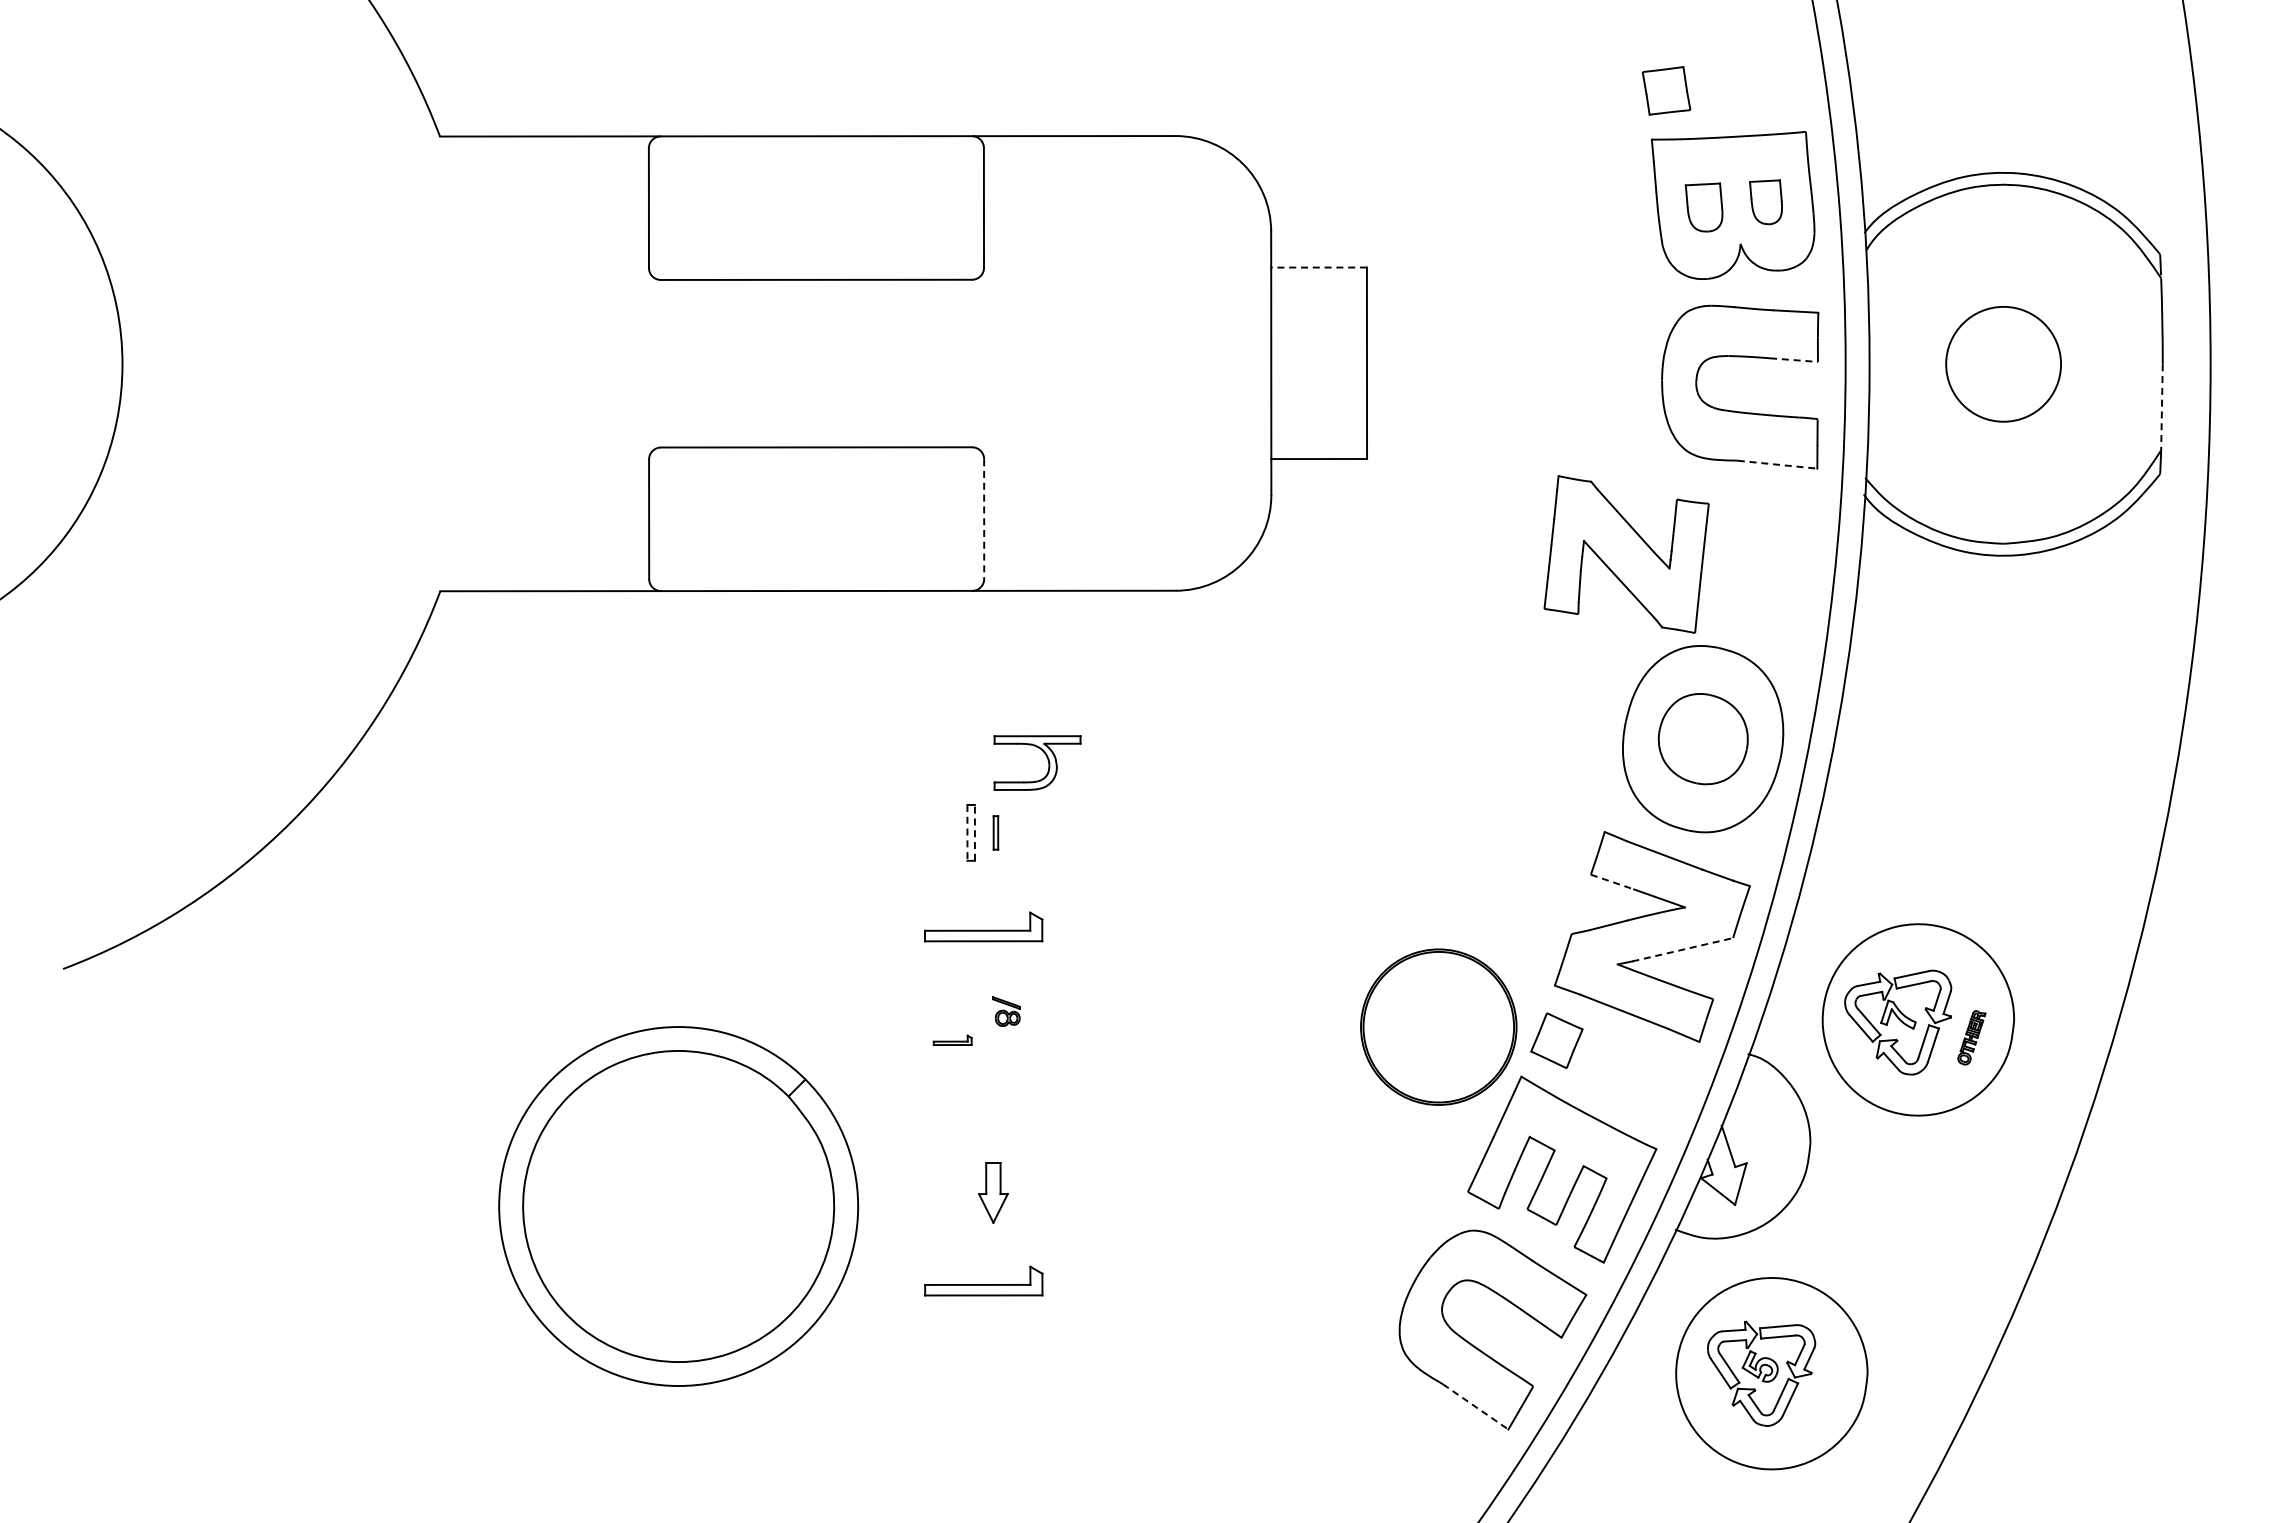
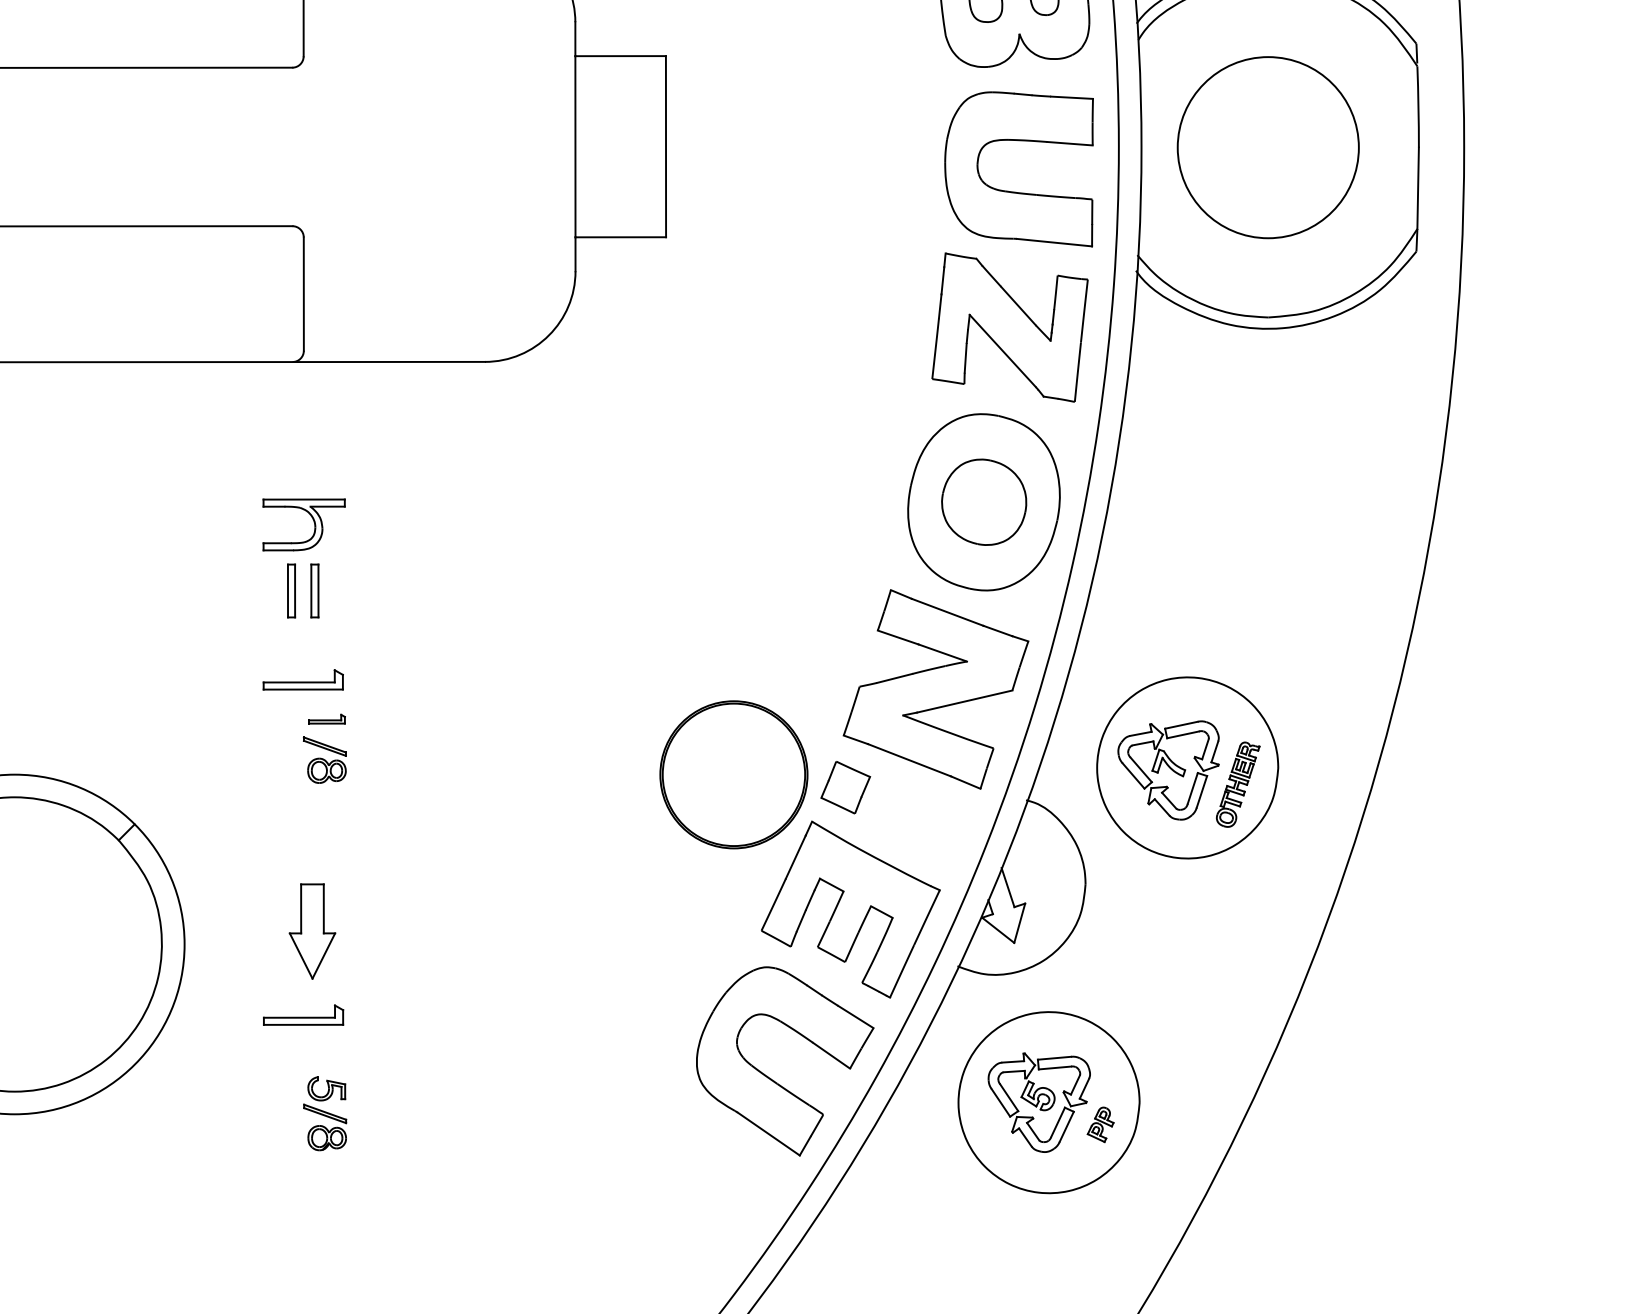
line: (1319, 267) -> (621, 56), dashed -> solid
line: (1794, 360) -> (1070, 144), dashed -> solid
circle: (2003, 364) -> (1268, 147), size x1.67
line: (2161, 407) -> (1417, 188), dashed -> solid
line: (1777, 464) -> (1054, 242), dashed -> solid
line: (984, 519) -> (304, 294), dashed -> solid
part: (1626, 554) -> (1009, 327), moved
part: (1047, 760) -> (313, 522), moved
line: (967, 832) -> (288, 590), dashed -> solid
line: (974, 832) -> (294, 590), dashed -> solid
part: (995, 832) -> (314, 590), size x1.67
line: (1612, 882) -> (898, 637), dashed -> solid
part: (983, 926) -> (303, 679), size x0.71
line: (1682, 949) -> (964, 701), dashed -> solid
part: (1006, 1011) -> (324, 759), size x1.67
part: (1971, 1037) -> (1237, 784), size x1.67
part: (952, 1039) -> (326, 718), moved
part: (993, 1192) -> (312, 931), size x1.67
part: (983, 1281) -> (303, 1015), size x0.71
part: (1006, 1385) -> (324, 1113), added
part: (1826, 1397) -> (1100, 1125), added
line: (1475, 1406) -> (768, 1133), dashed -> solid

